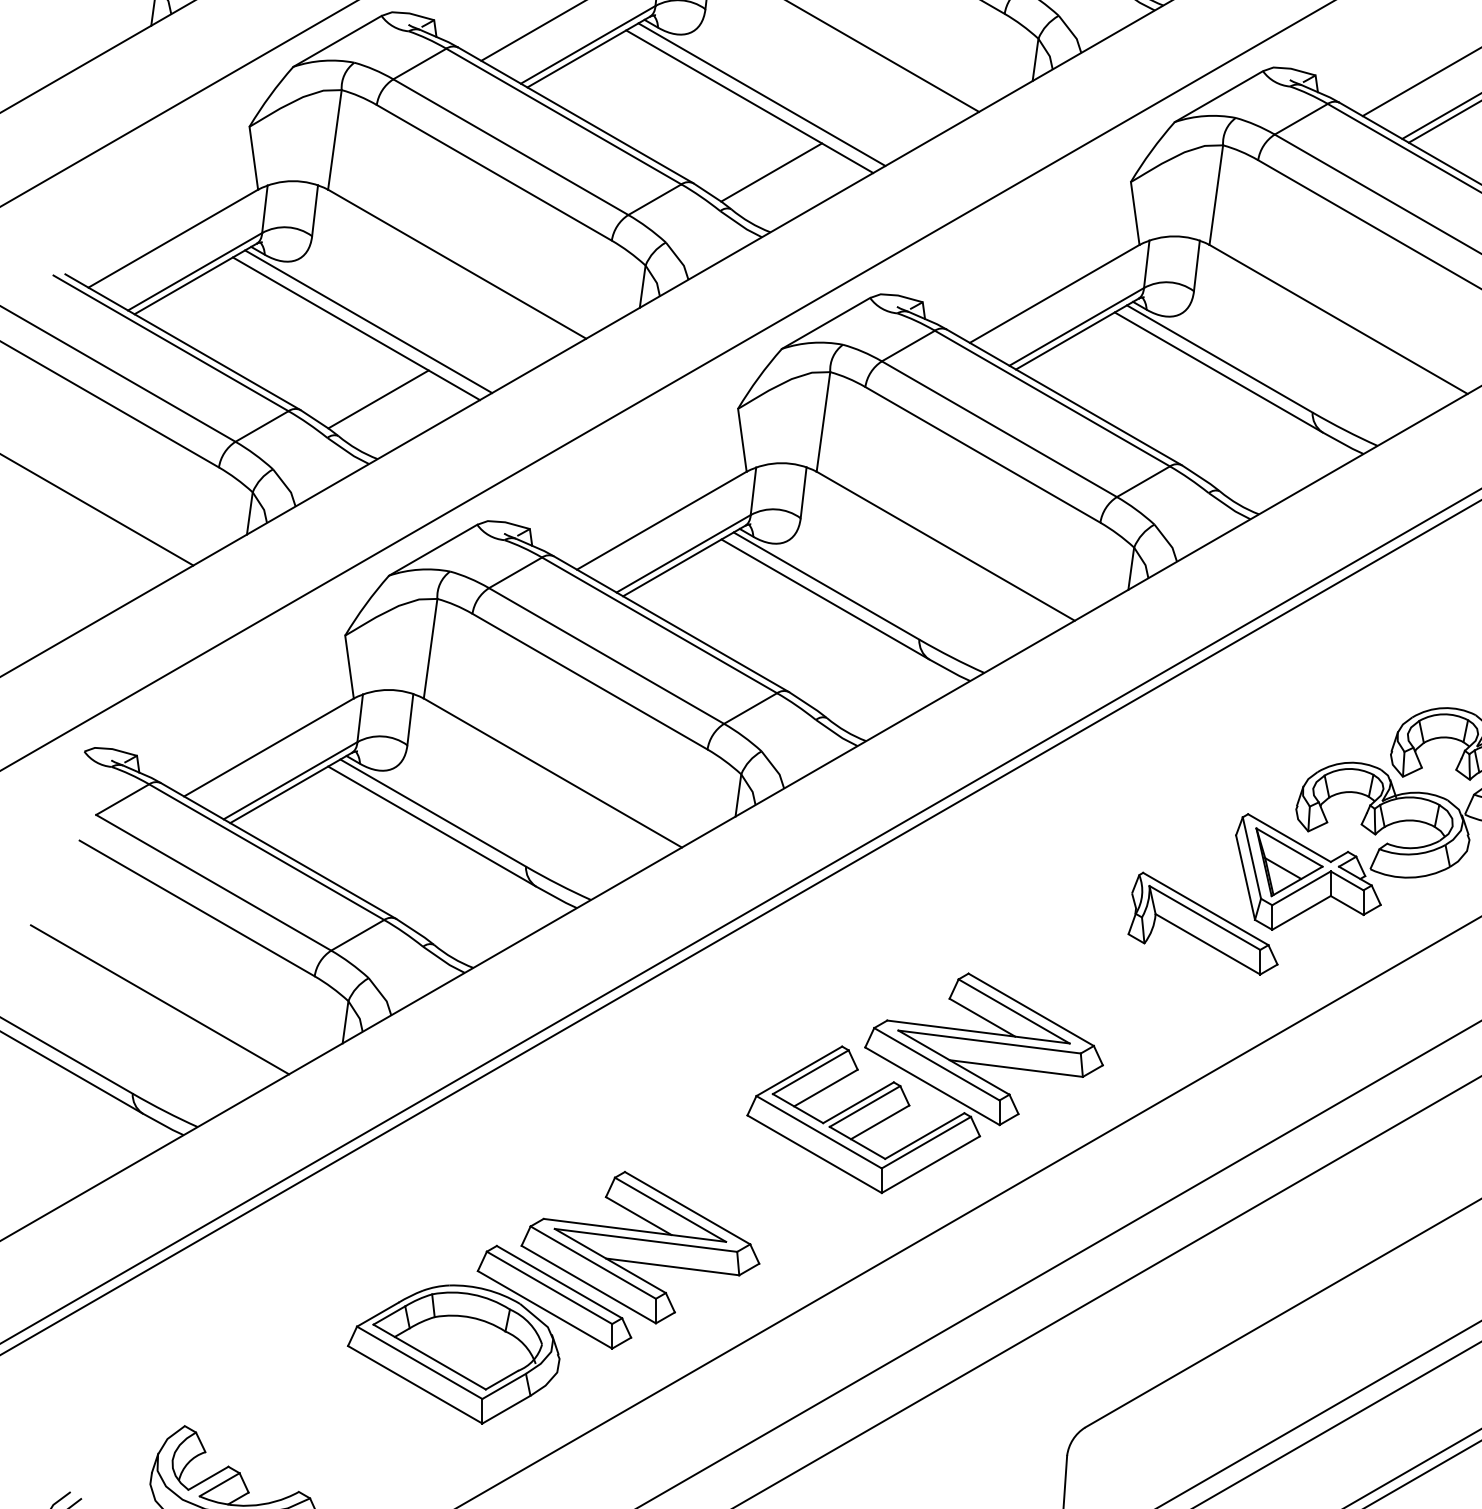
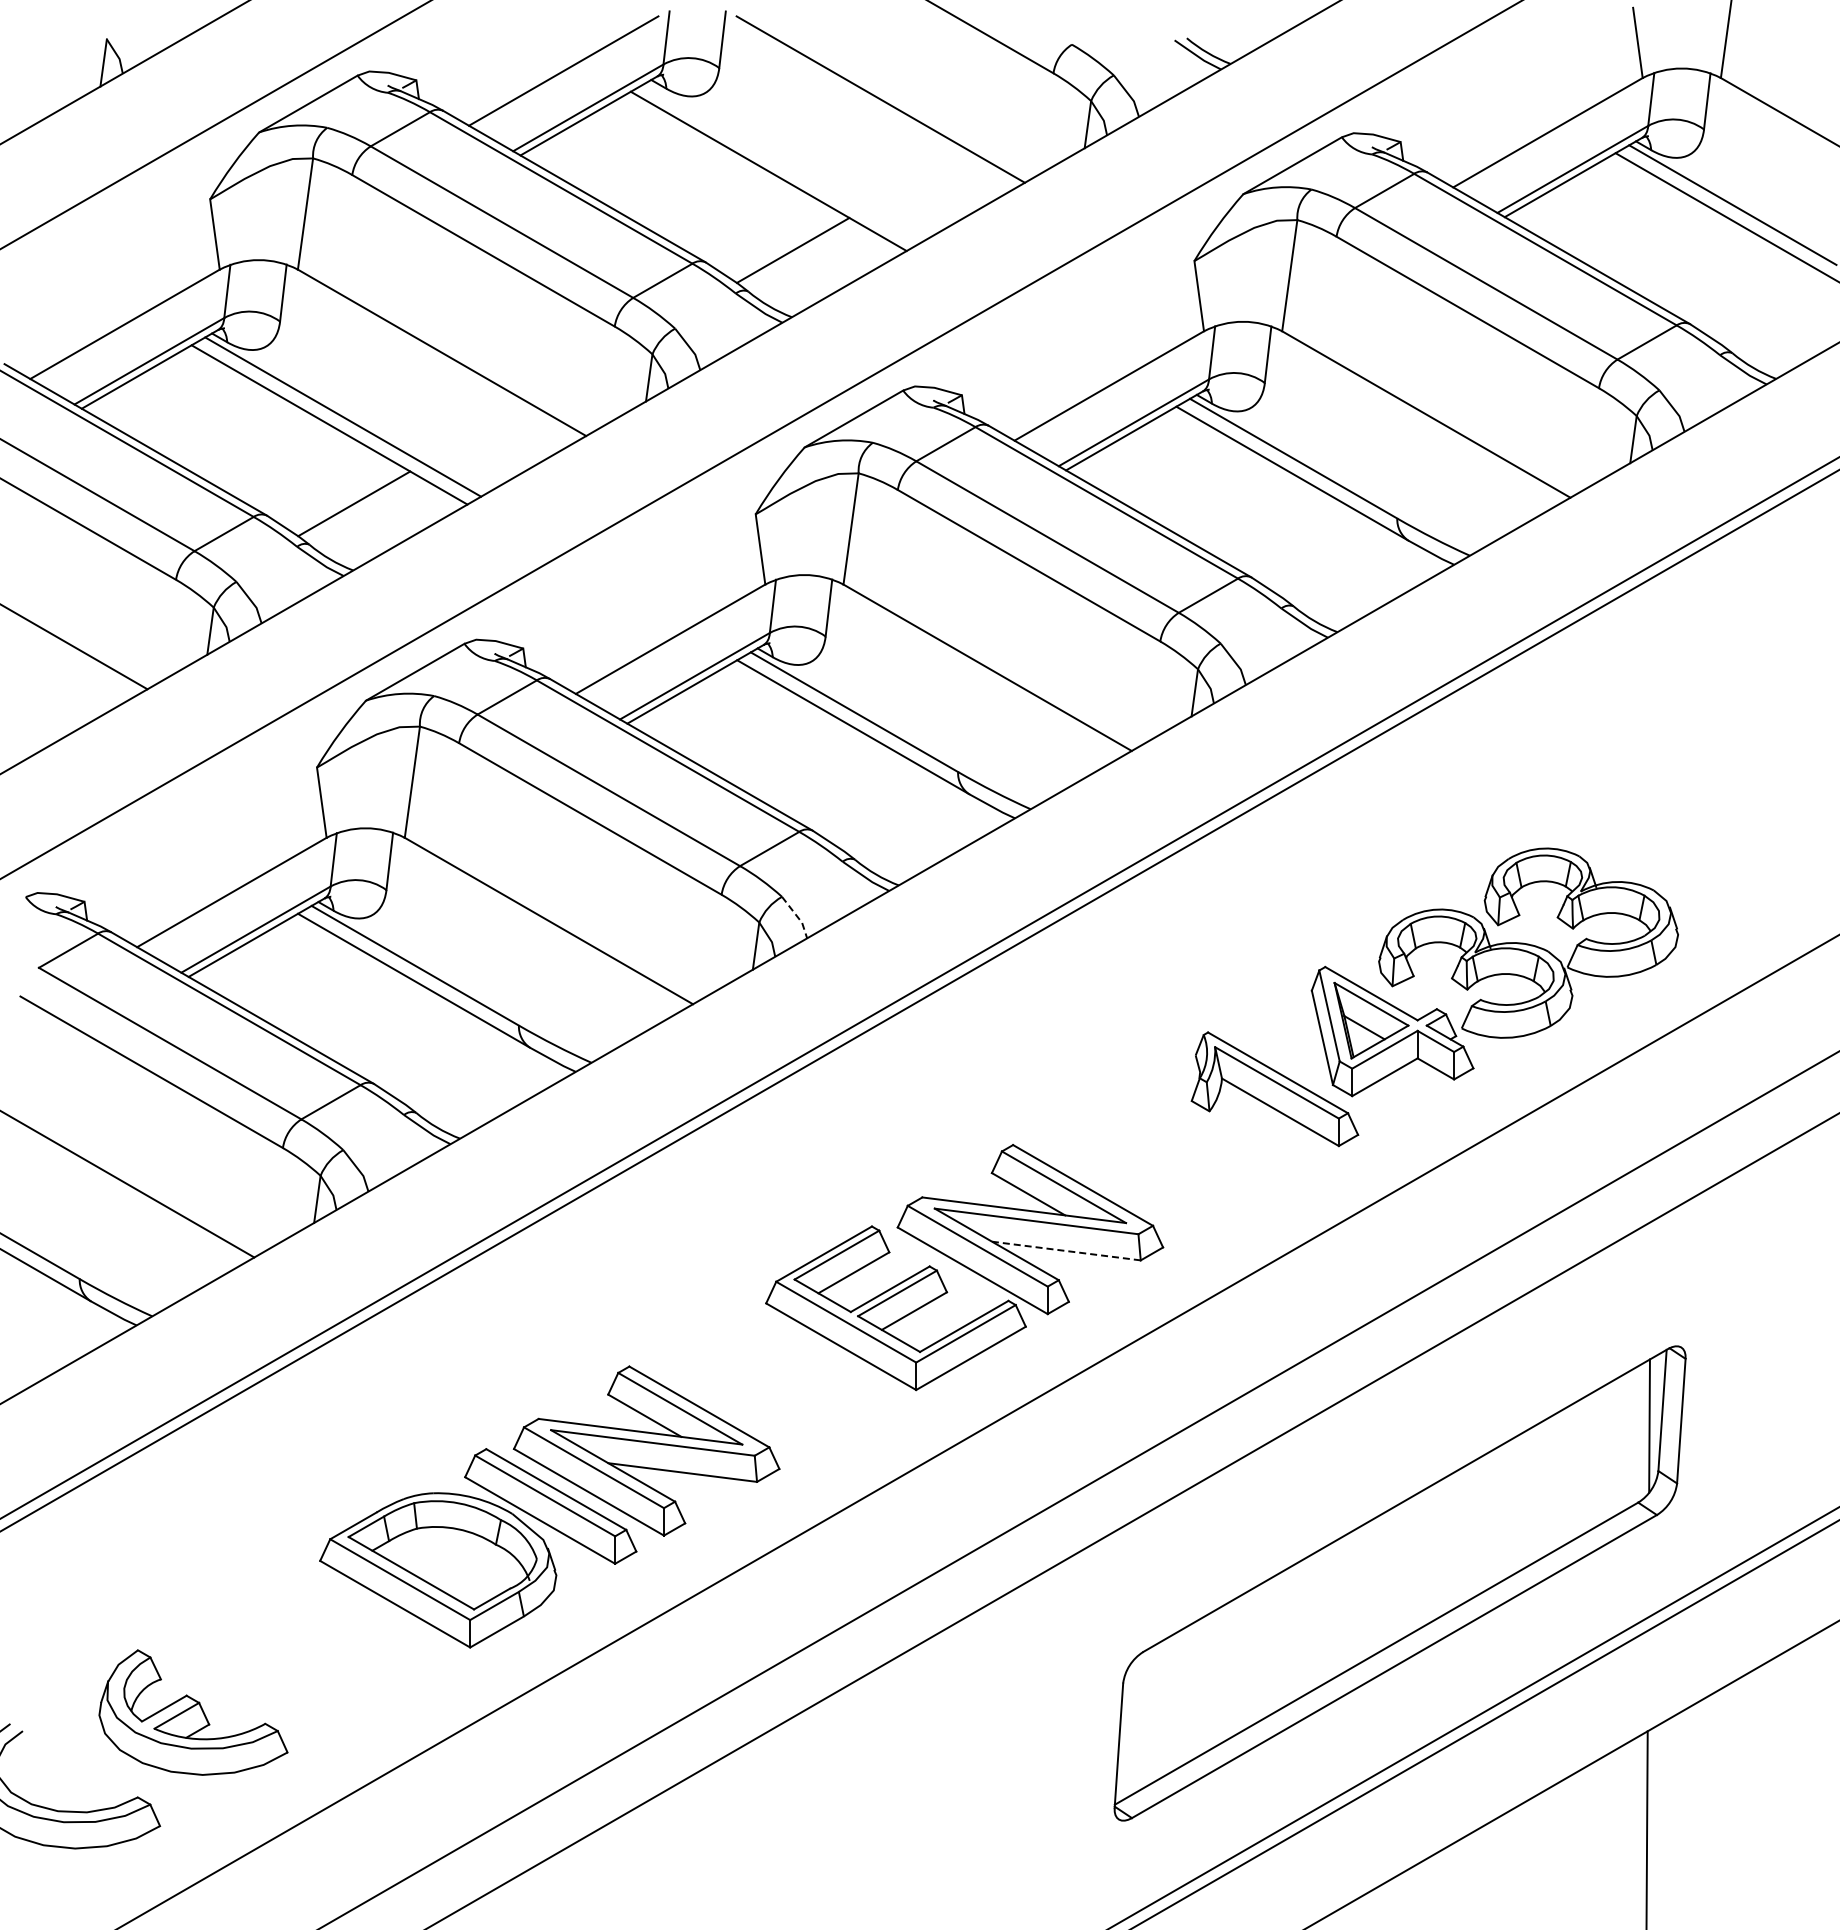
line: (762, 94) -> (782, 163), removed
line: (775, 769) -> (797, 917), solid -> dashed
line: (1016, 1068) -> (1066, 1251), solid -> dashed

